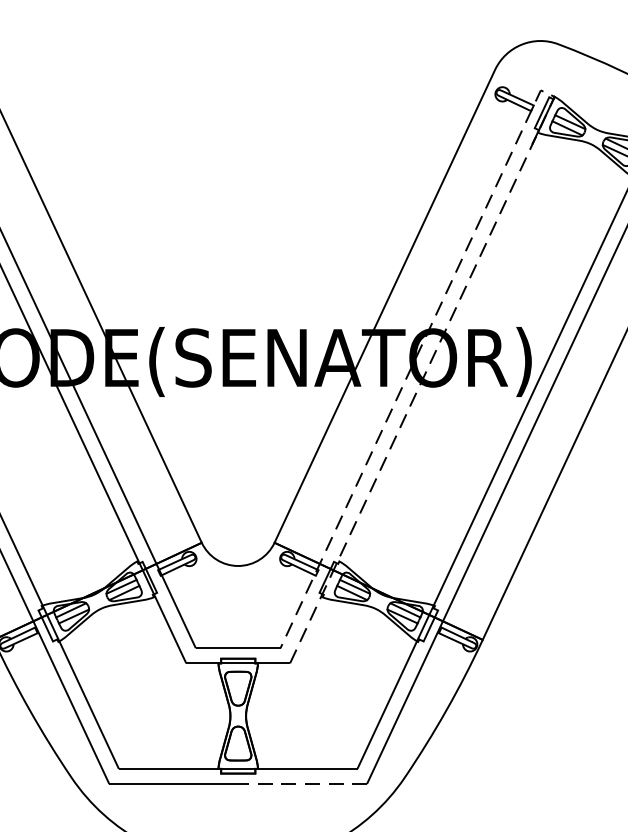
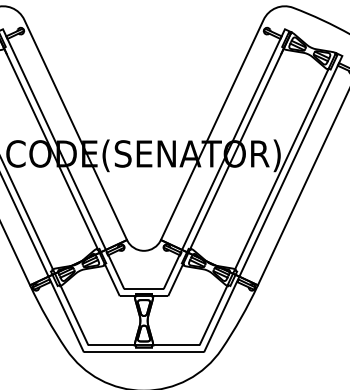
line: (550, 95) -> (289, 31), dashed -> solid
line: (301, 784) -> (173, 352), dashed -> solid

